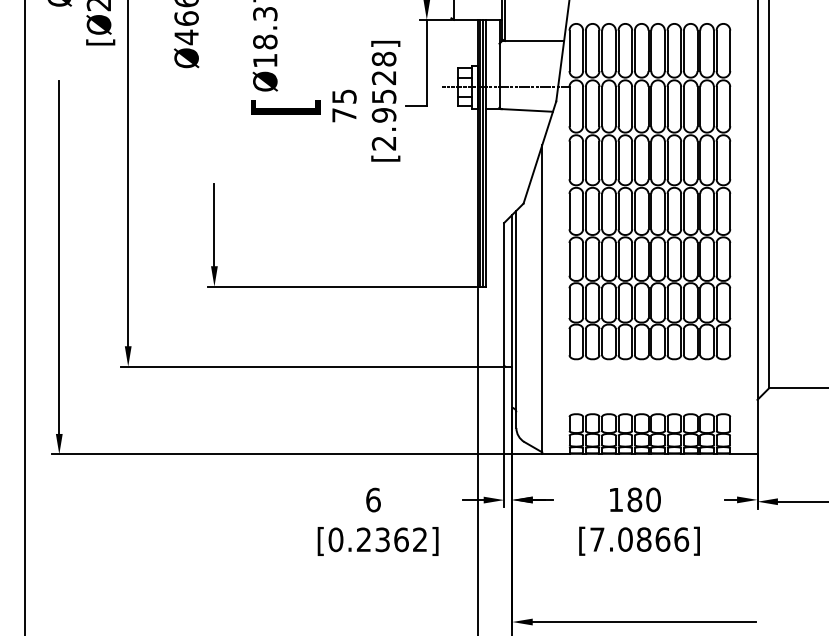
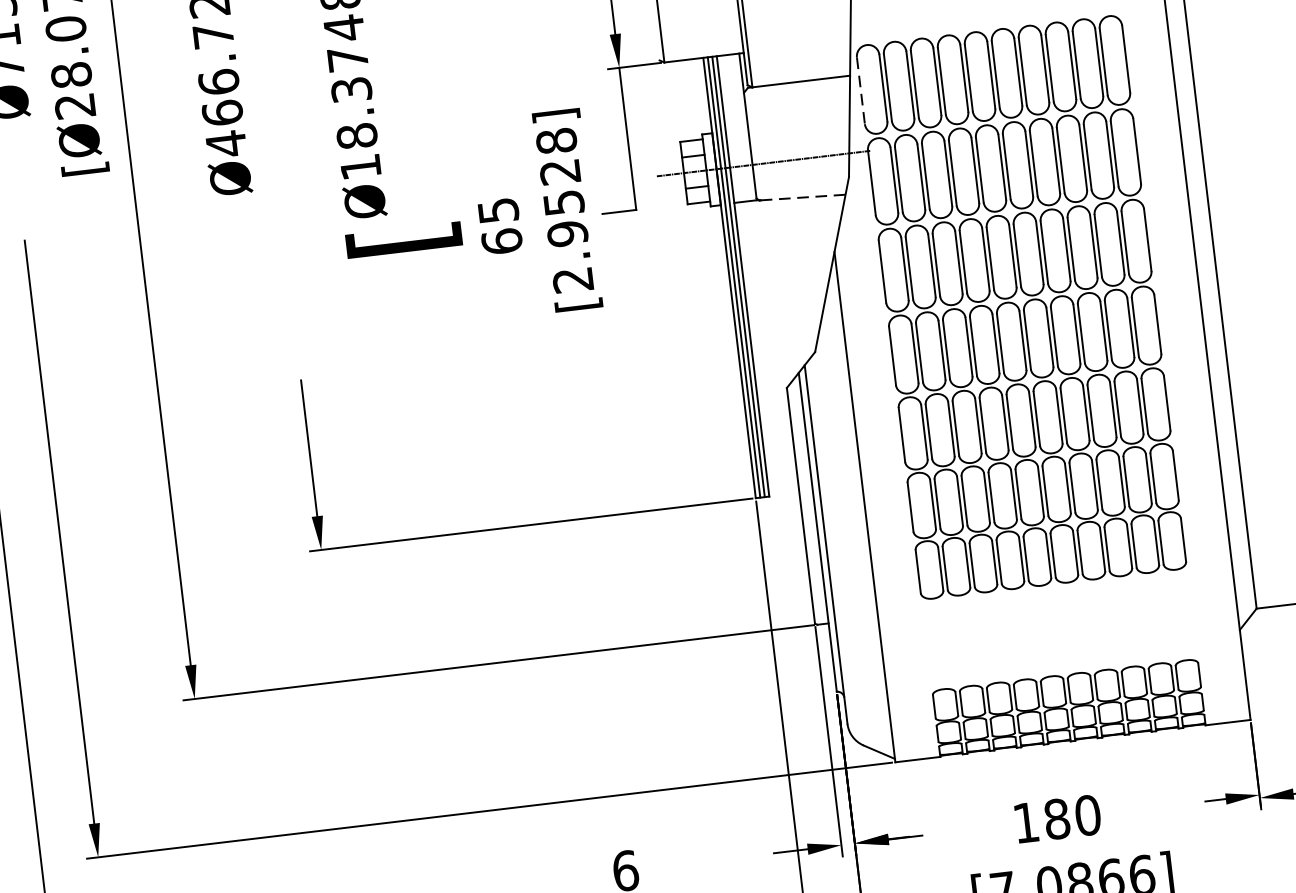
line: (569, 51) -> (861, 91), solid -> dashed
line: (527, 110) -> (803, 197), solid -> dashed
text: (344, 114) -> (502, 240), 75 -> 65

